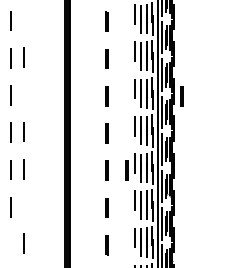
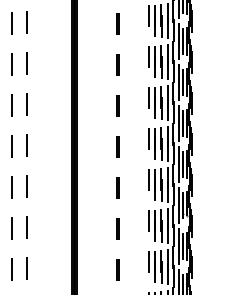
line: (23, 20) -> (25, 22), added
line: (23, 94) -> (25, 103), added
line: (181, 96) -> (199, 106), removed
line: (126, 170) -> (139, 187), removed
line: (23, 206) -> (25, 227), added
line: (10, 244) -> (11, 269), added

